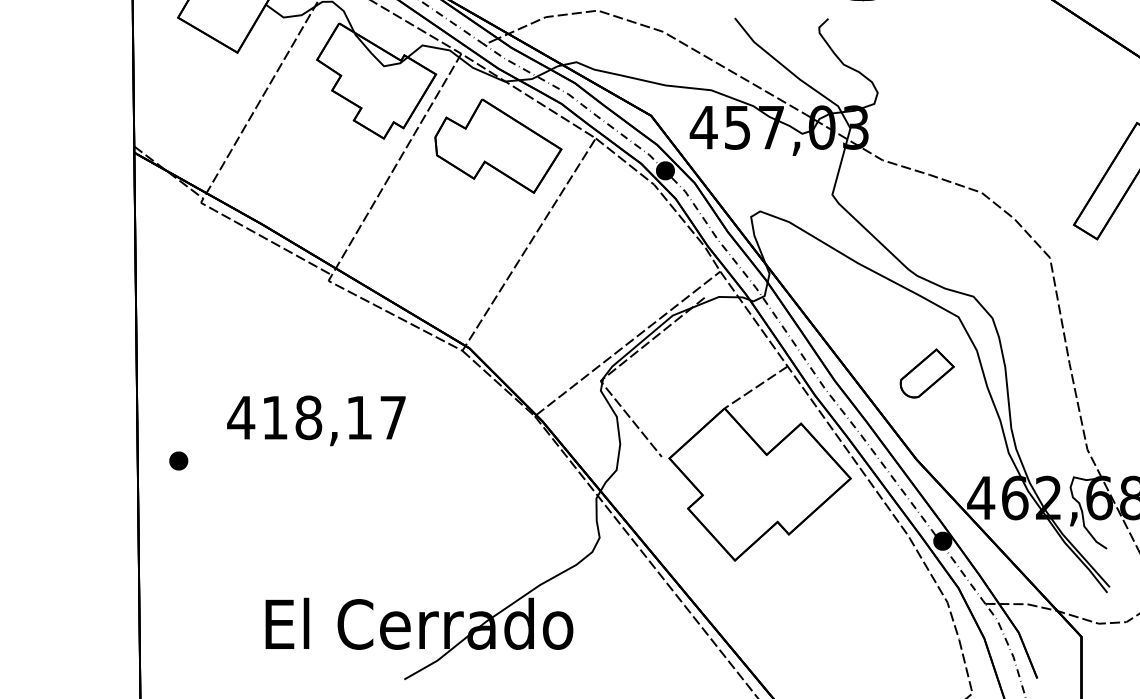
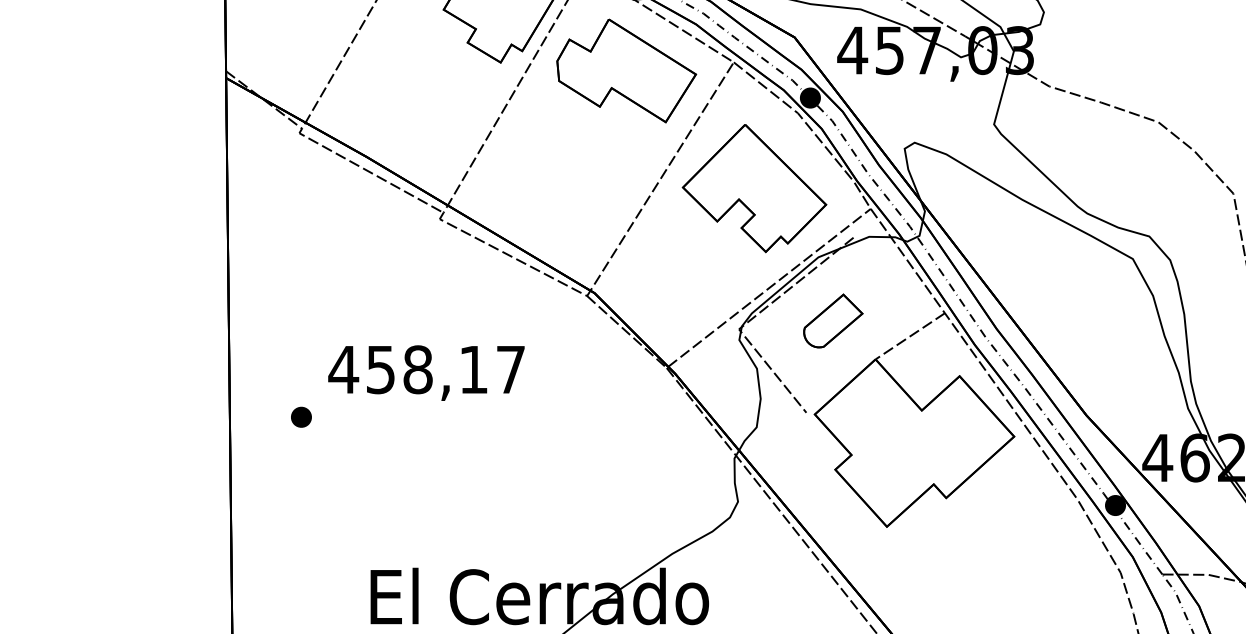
part: (614, 252) -> (754, 187), added
part: (926, 373) -> (832, 321), moved
text: (274, 418) -> (380, 370), 418,17 -> 458,17
part: (178, 460) -> (301, 416), moved

